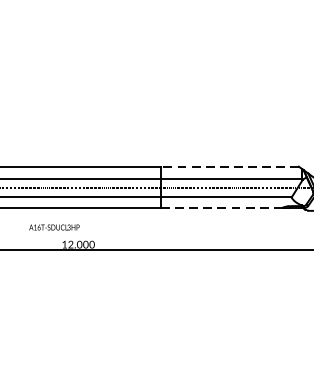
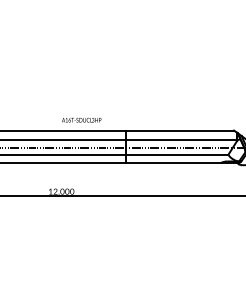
line: (230, 166) -> (180, 130), dashed -> solid
line: (222, 207) -> (174, 162), dashed -> solid
text: (54, 226) -> (81, 119), moved

